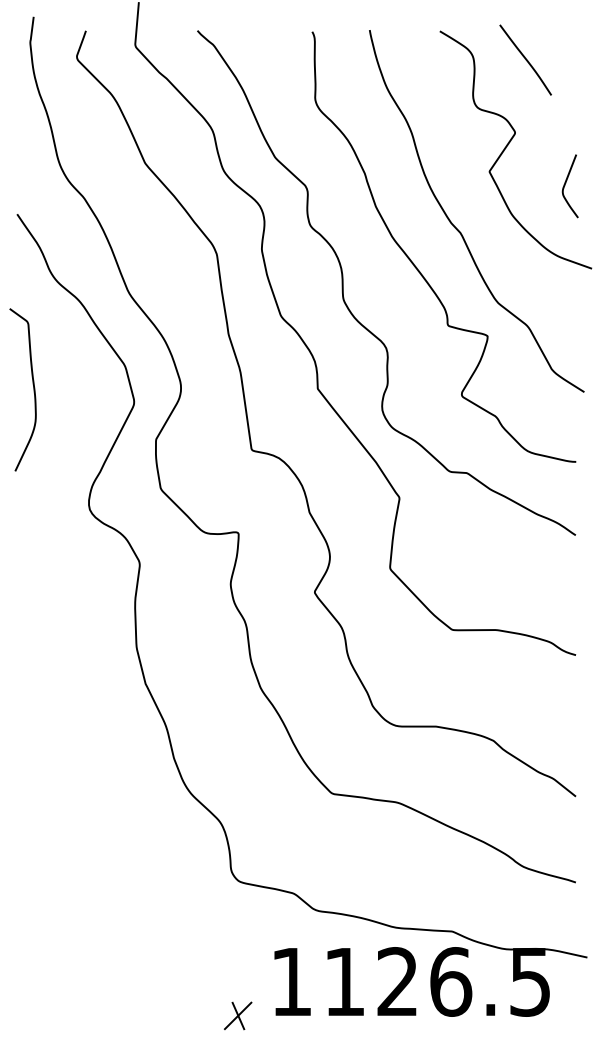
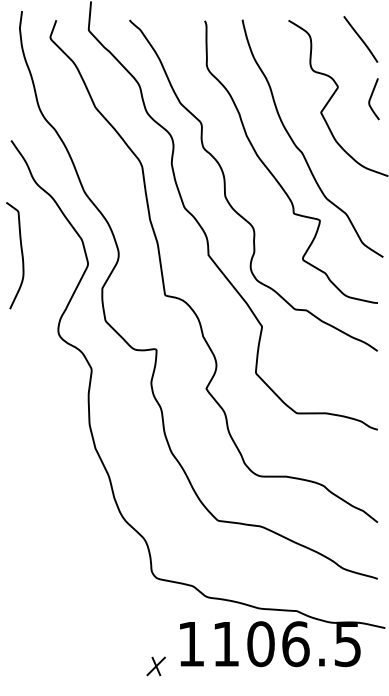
curve: (525, 60) -> (360, 39), moved
curve: (566, 185) -> (371, 98), moved
text: (397, 982) -> (260, 644), 1126.5 -> 1106.5

